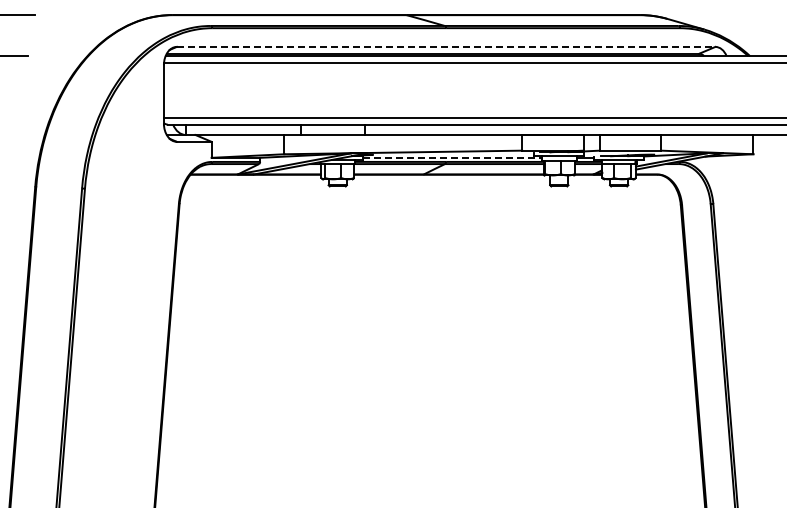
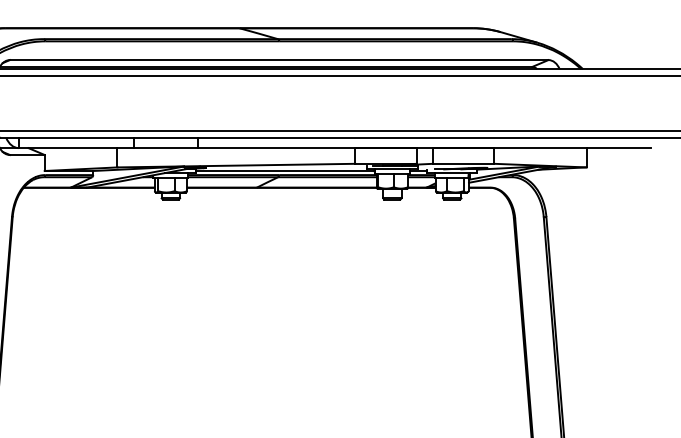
line: (446, 46) -> (279, 59), dashed -> solid
line: (452, 157) -> (285, 170), dashed -> solid

